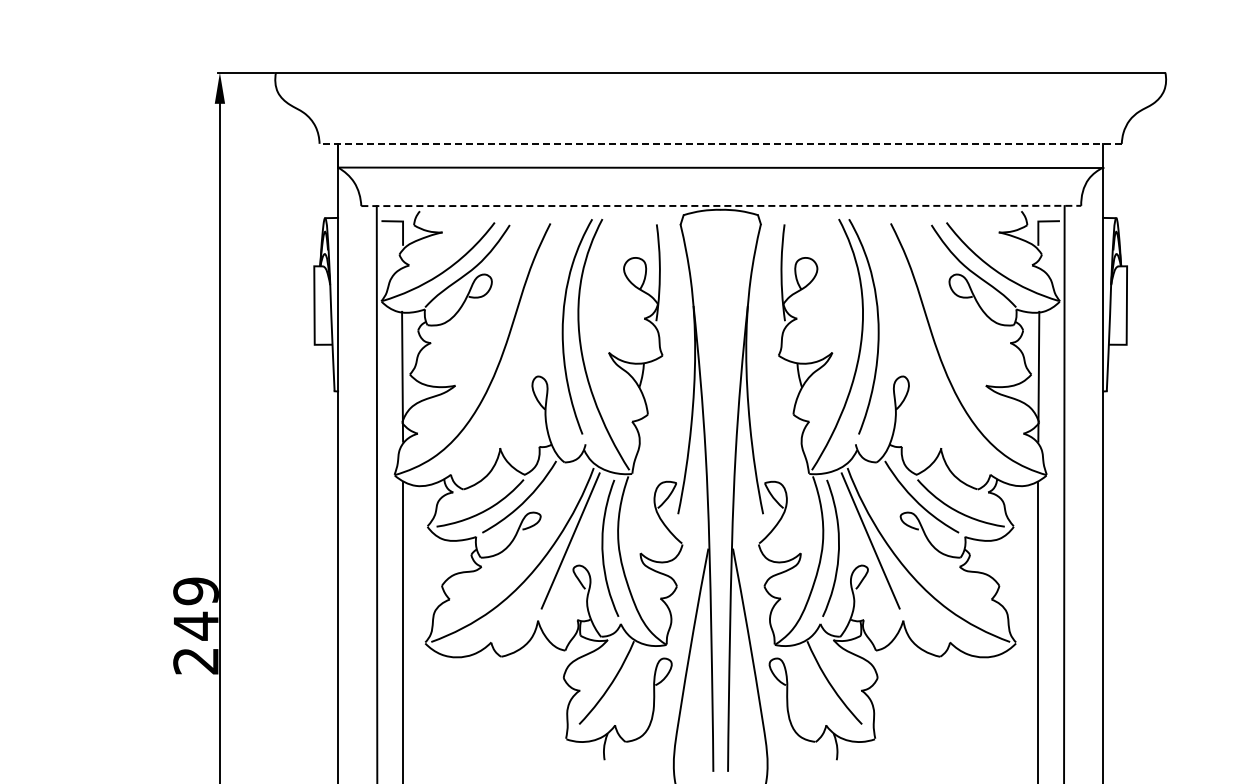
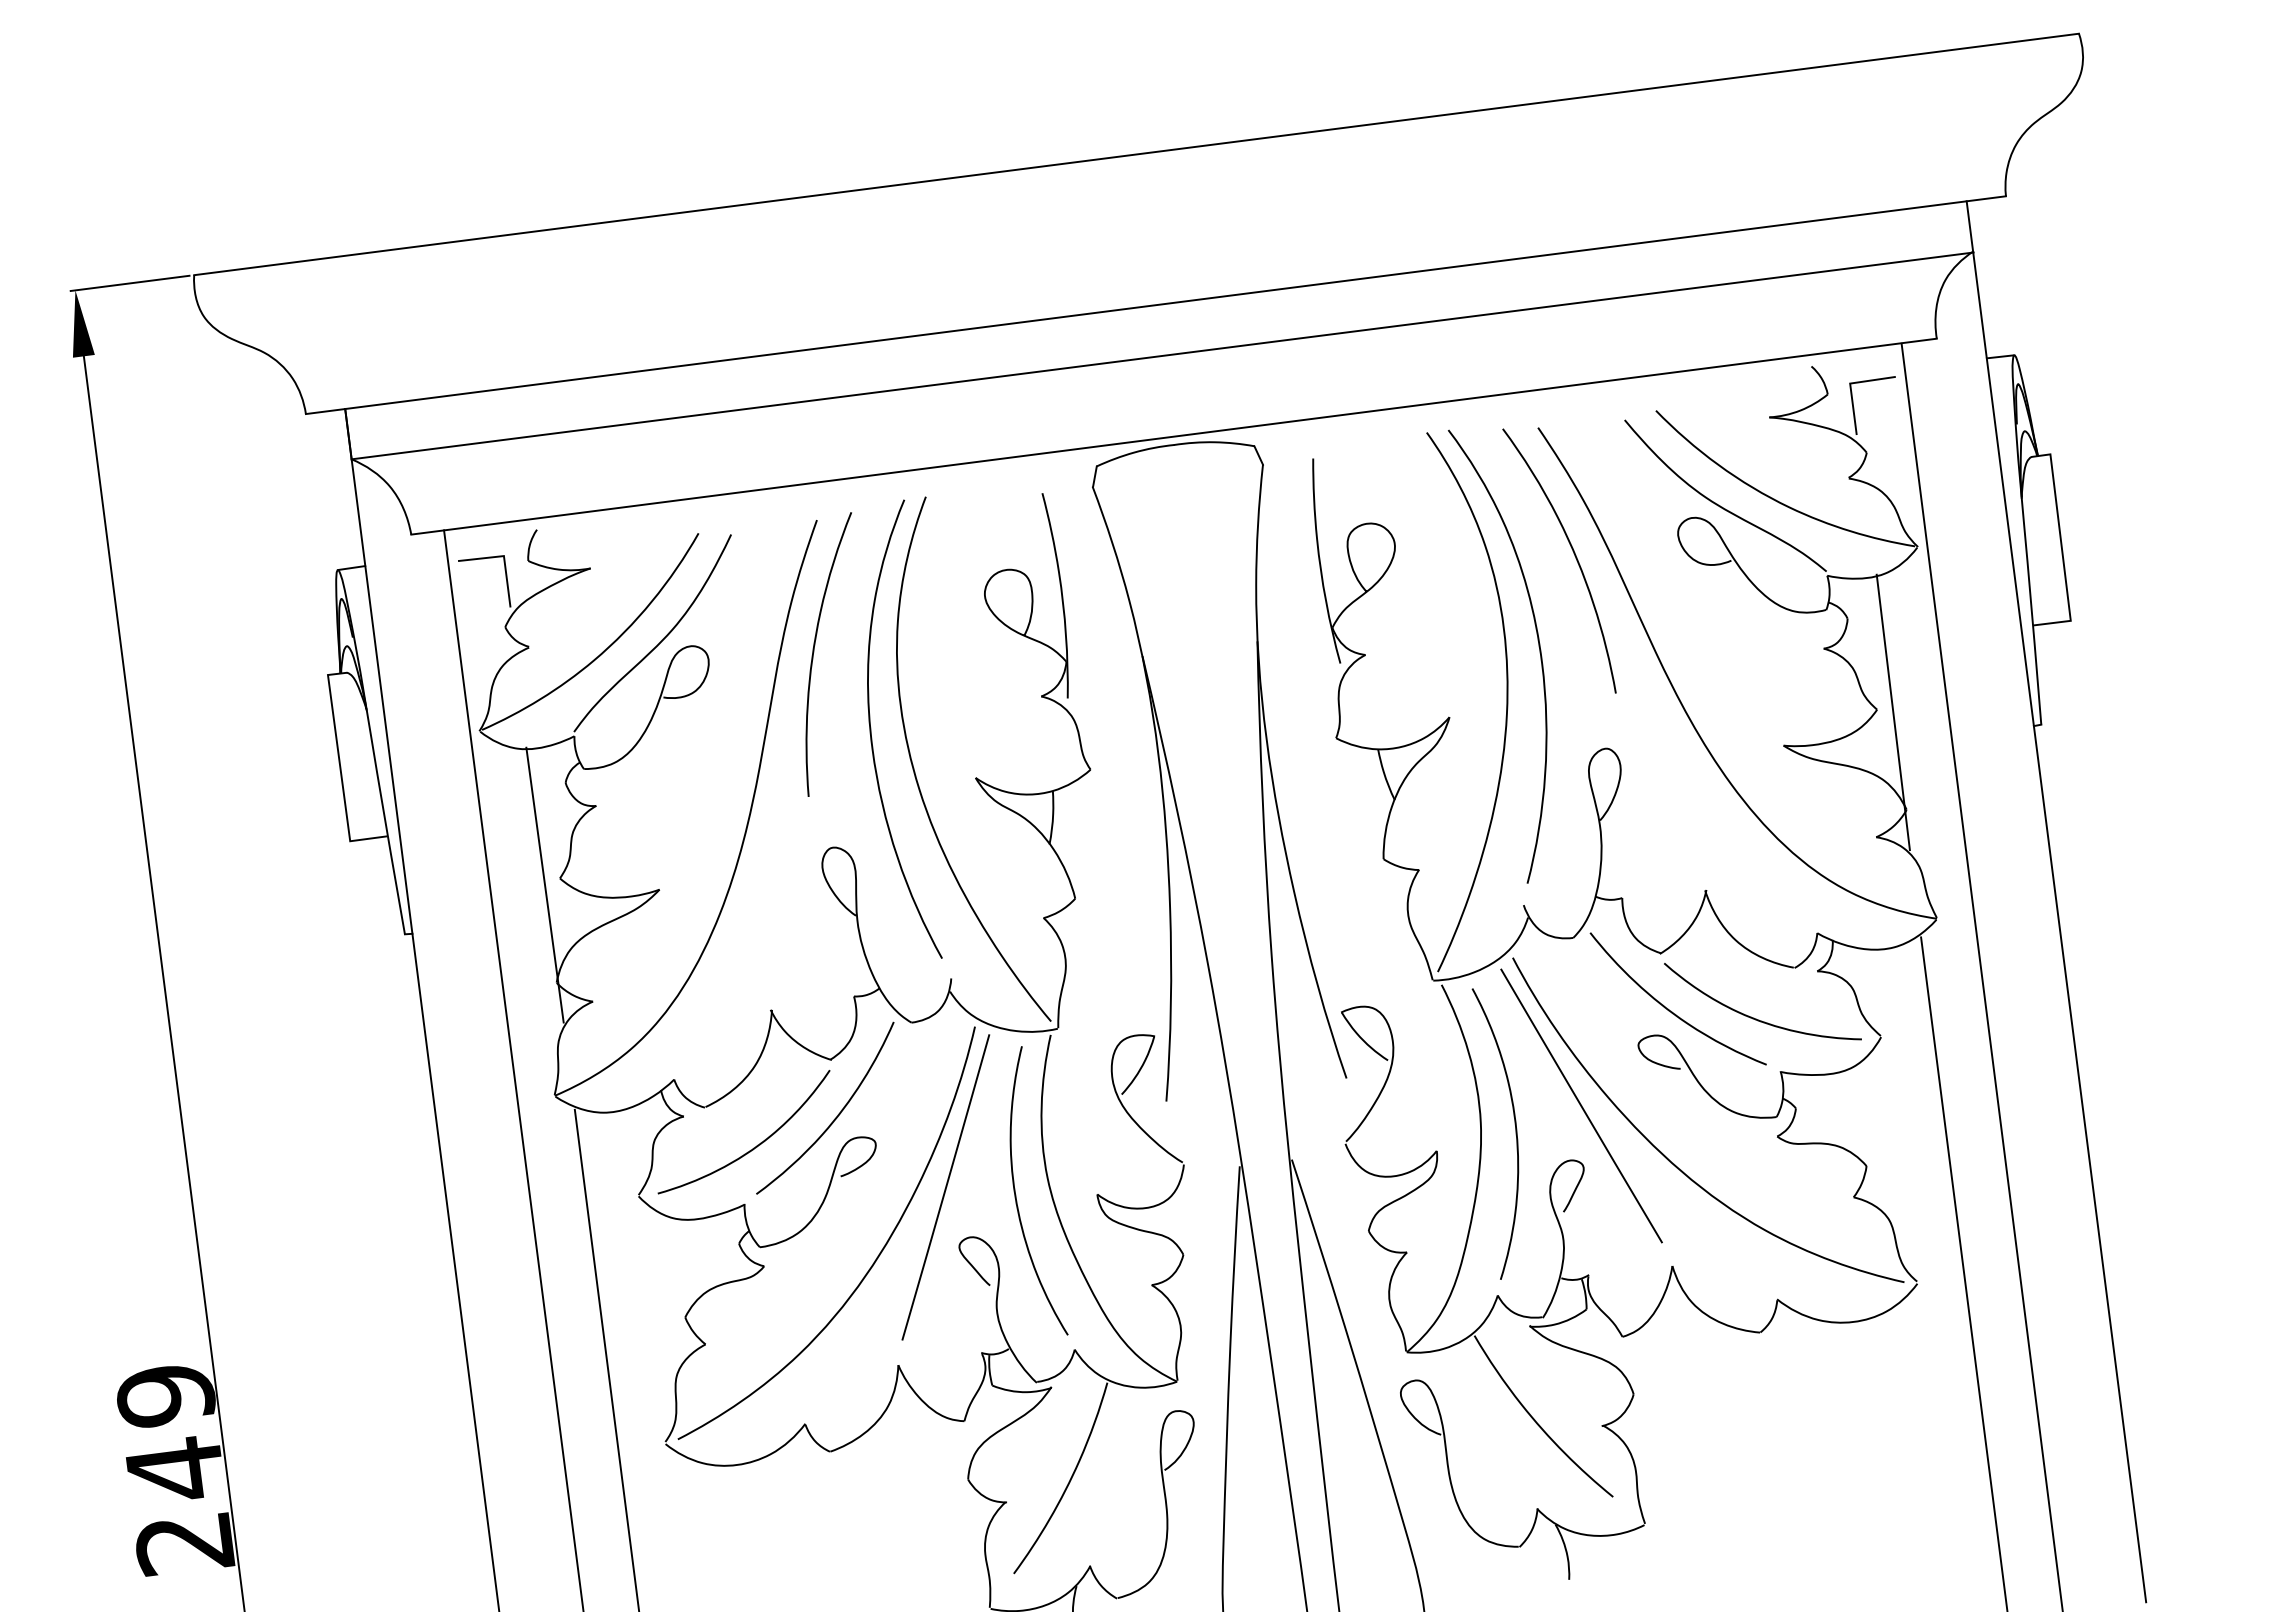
line: (720, 143) -> (1155, 304), dashed -> solid
line: (721, 205) -> (1174, 435), dashed -> solid
curve: (542, 283) -> (816, 649), added
curve: (899, 285) -> (1573, 556), added

